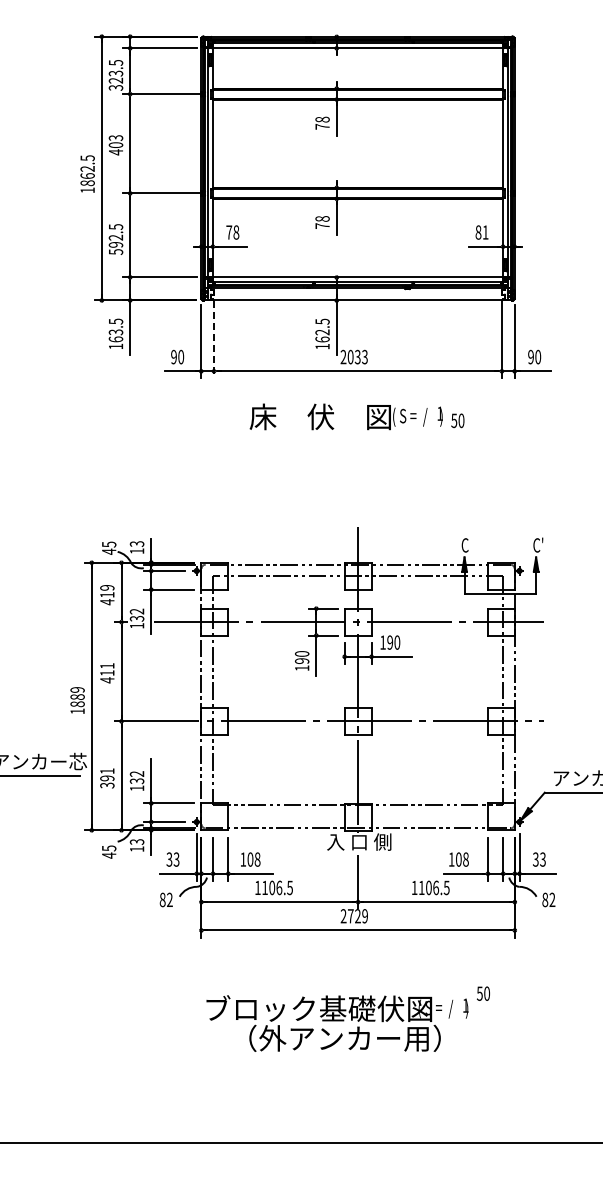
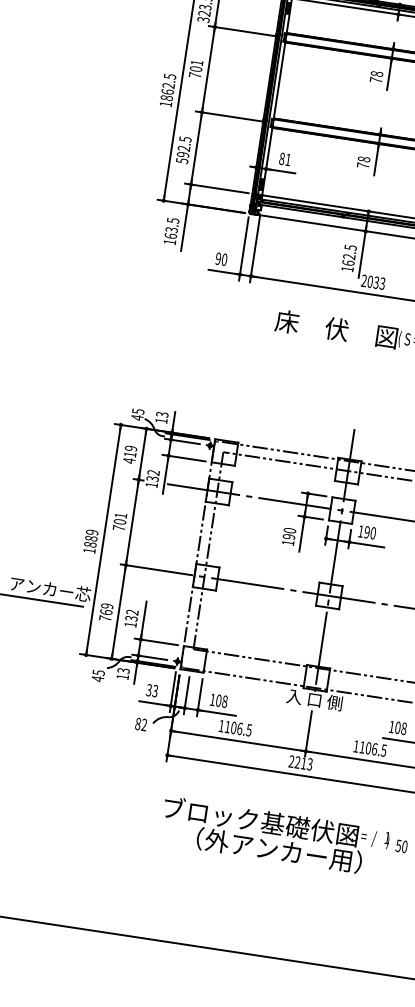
text: (115, 145) -> (195, 69), 403 -> 701
text: (232, 232) -> (284, 159), 78 -> 81
line: (214, 339) -> (255, 248), dashed -> solid
text: (107, 676) -> (119, 524), 411 -> 701
text: (107, 778) -> (106, 612), 391 -> 769
text: (357, 916) -> (303, 763), 2729 -> 2213
text: (337, 1023) -> (274, 836), moved

